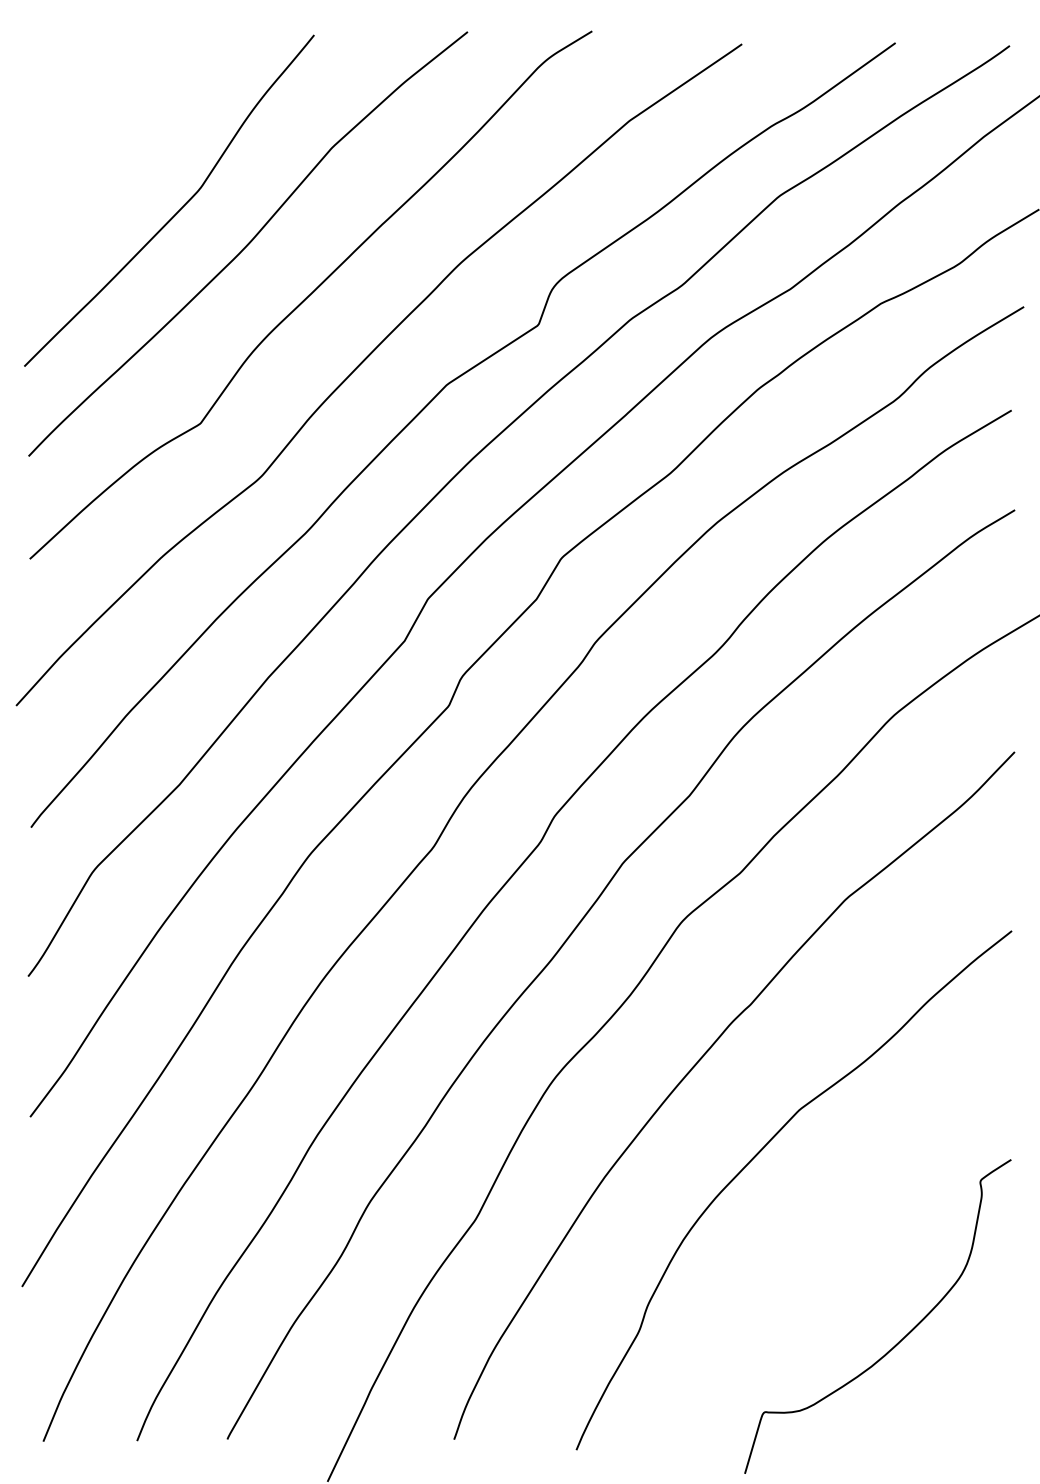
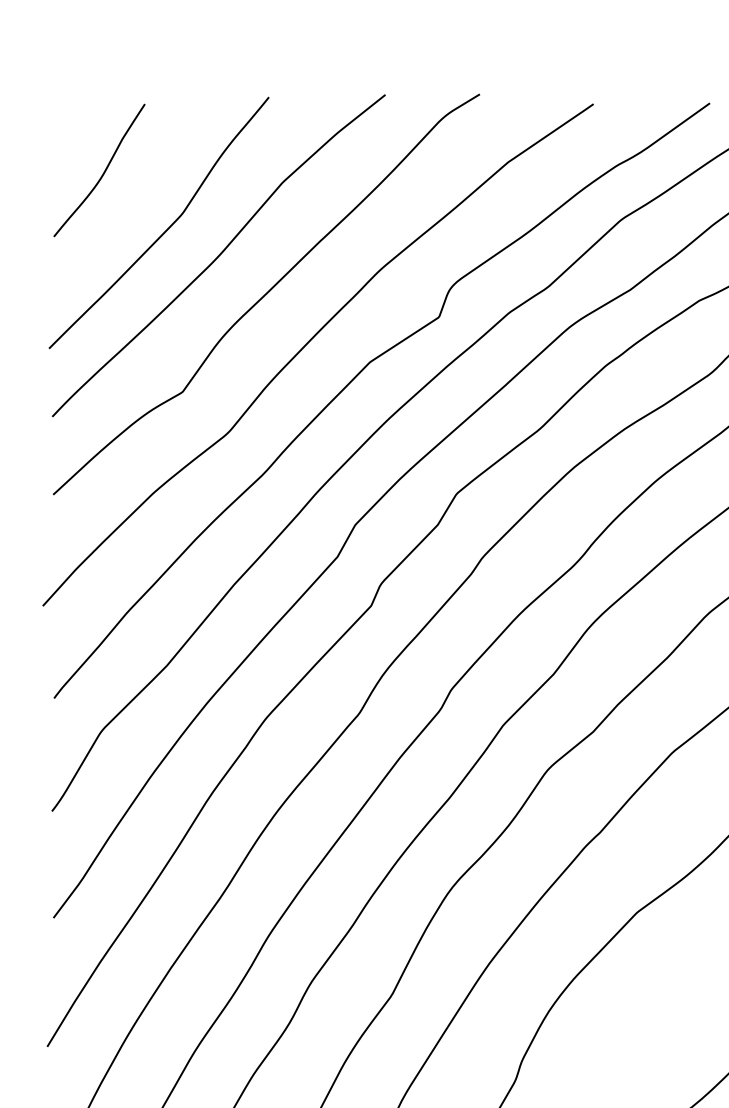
curve: (96, 133) -> (103, 171), added

